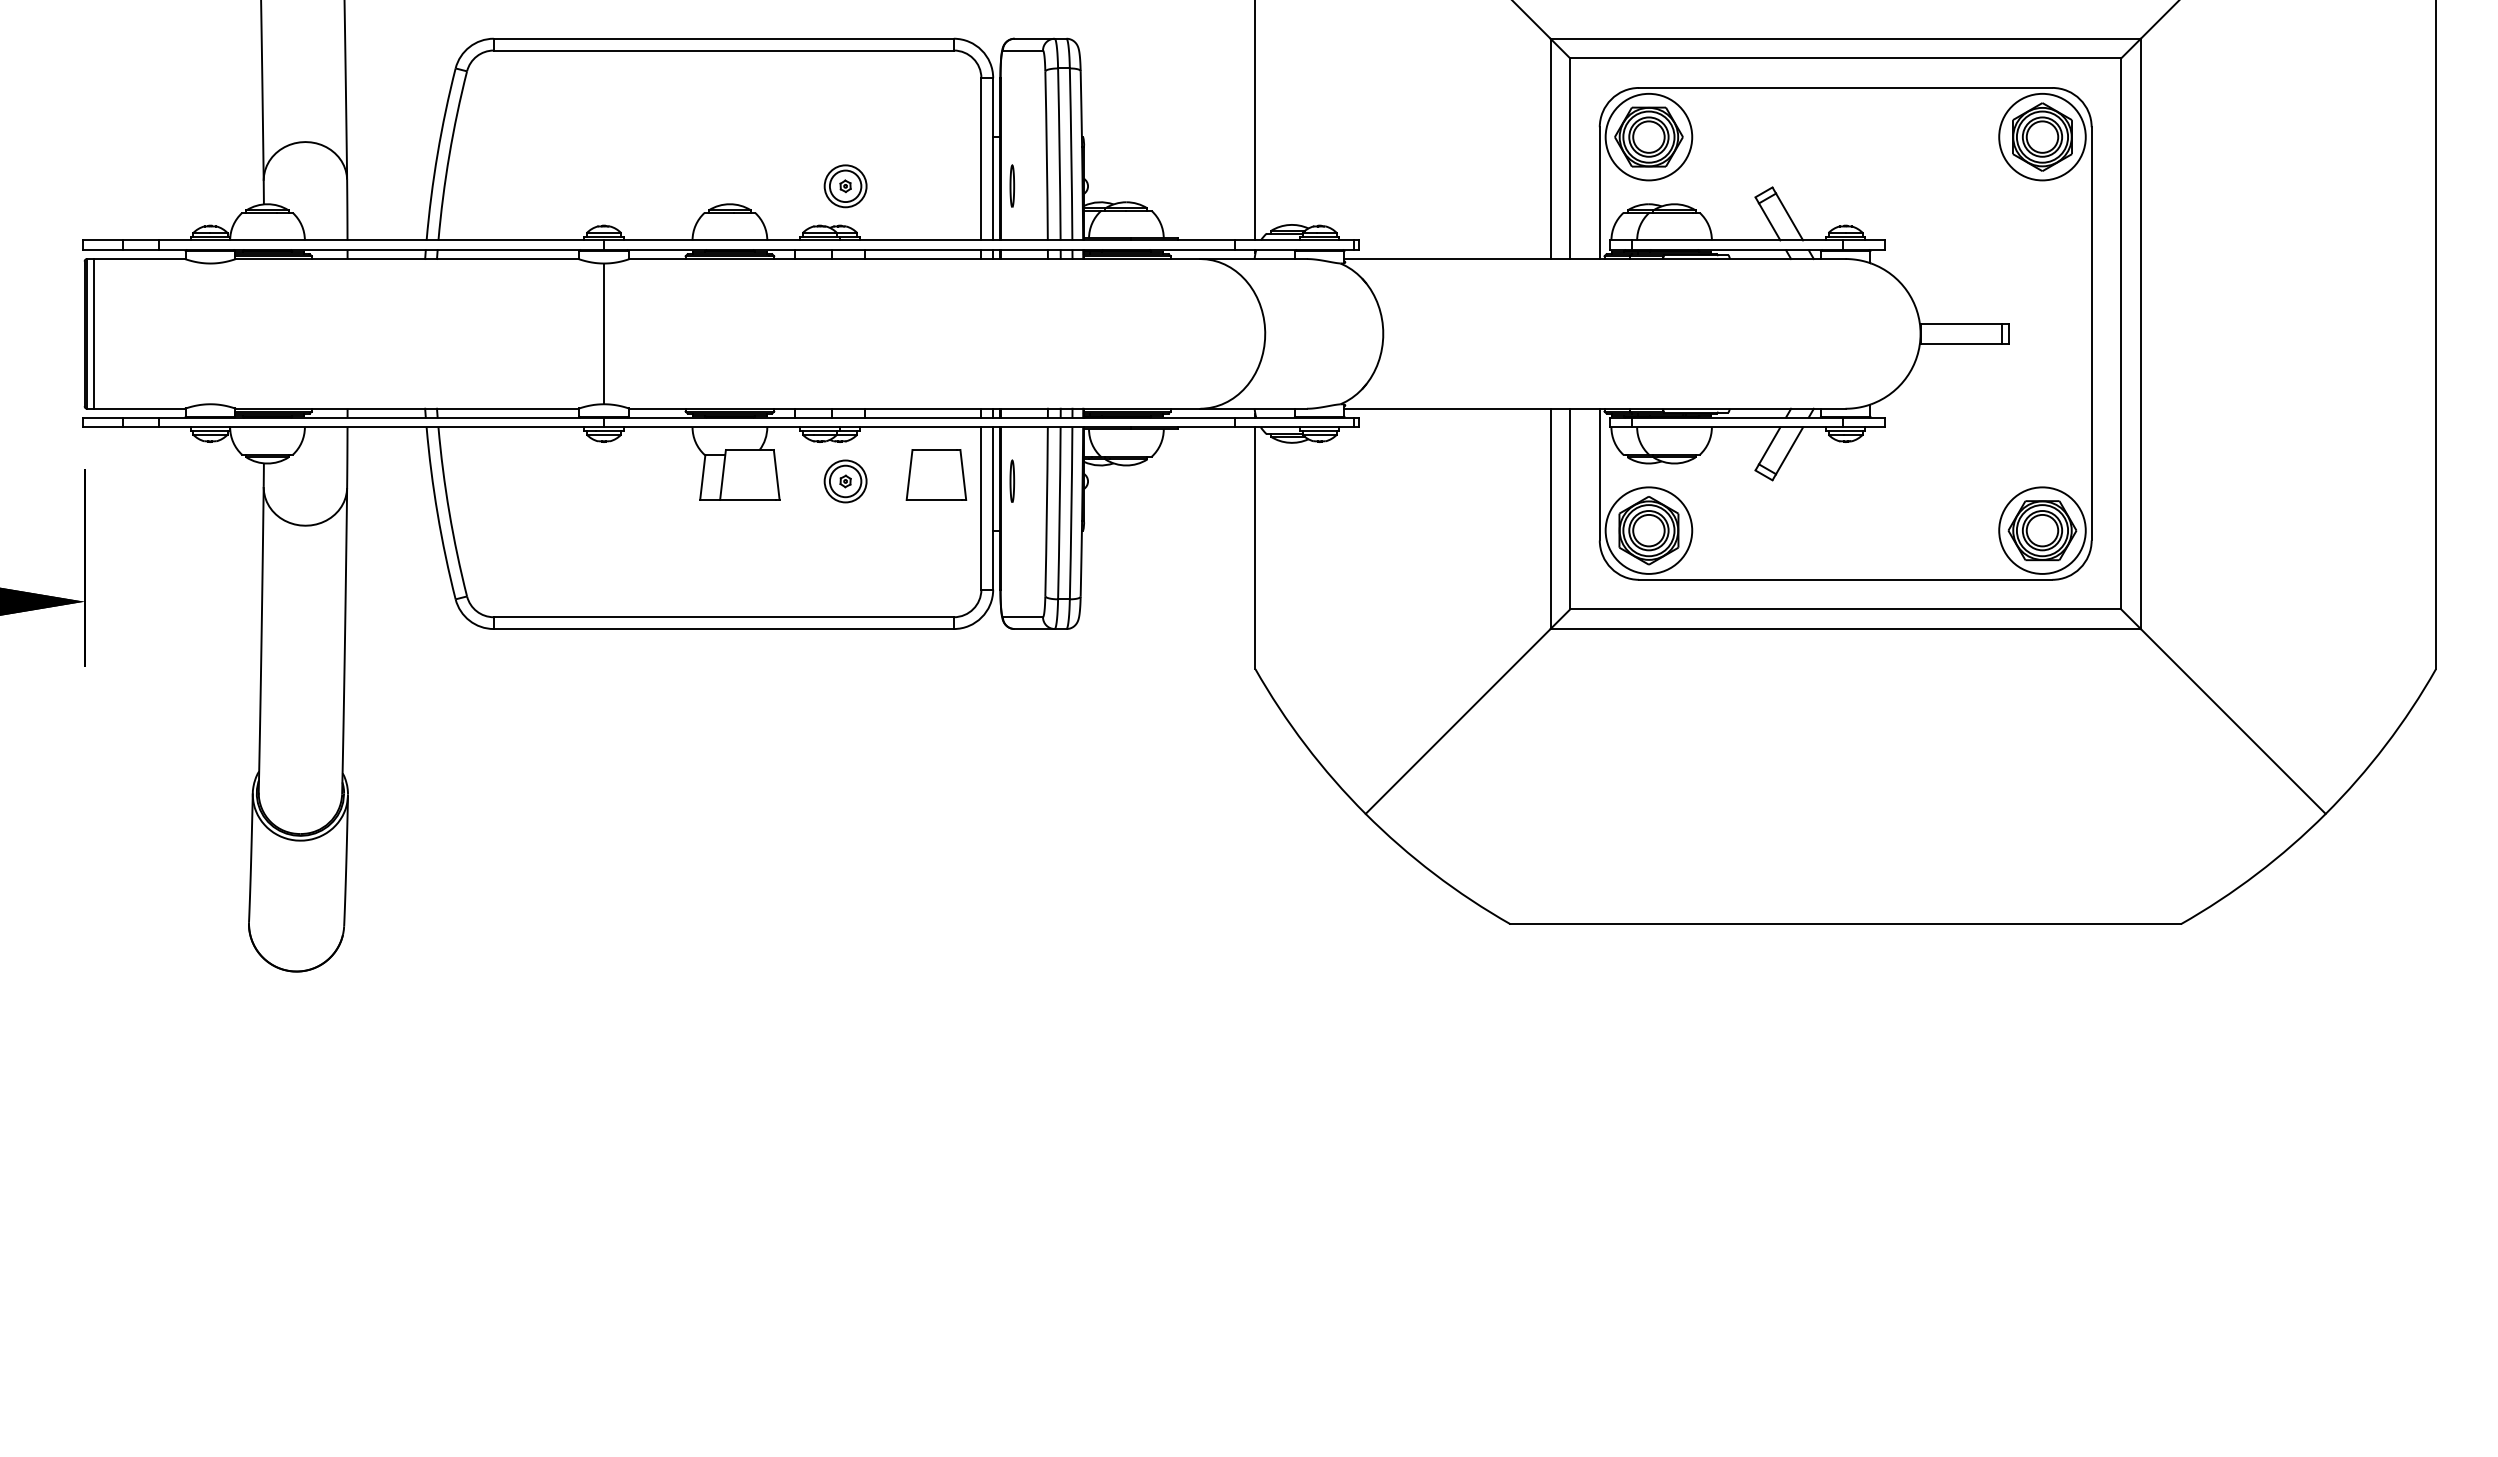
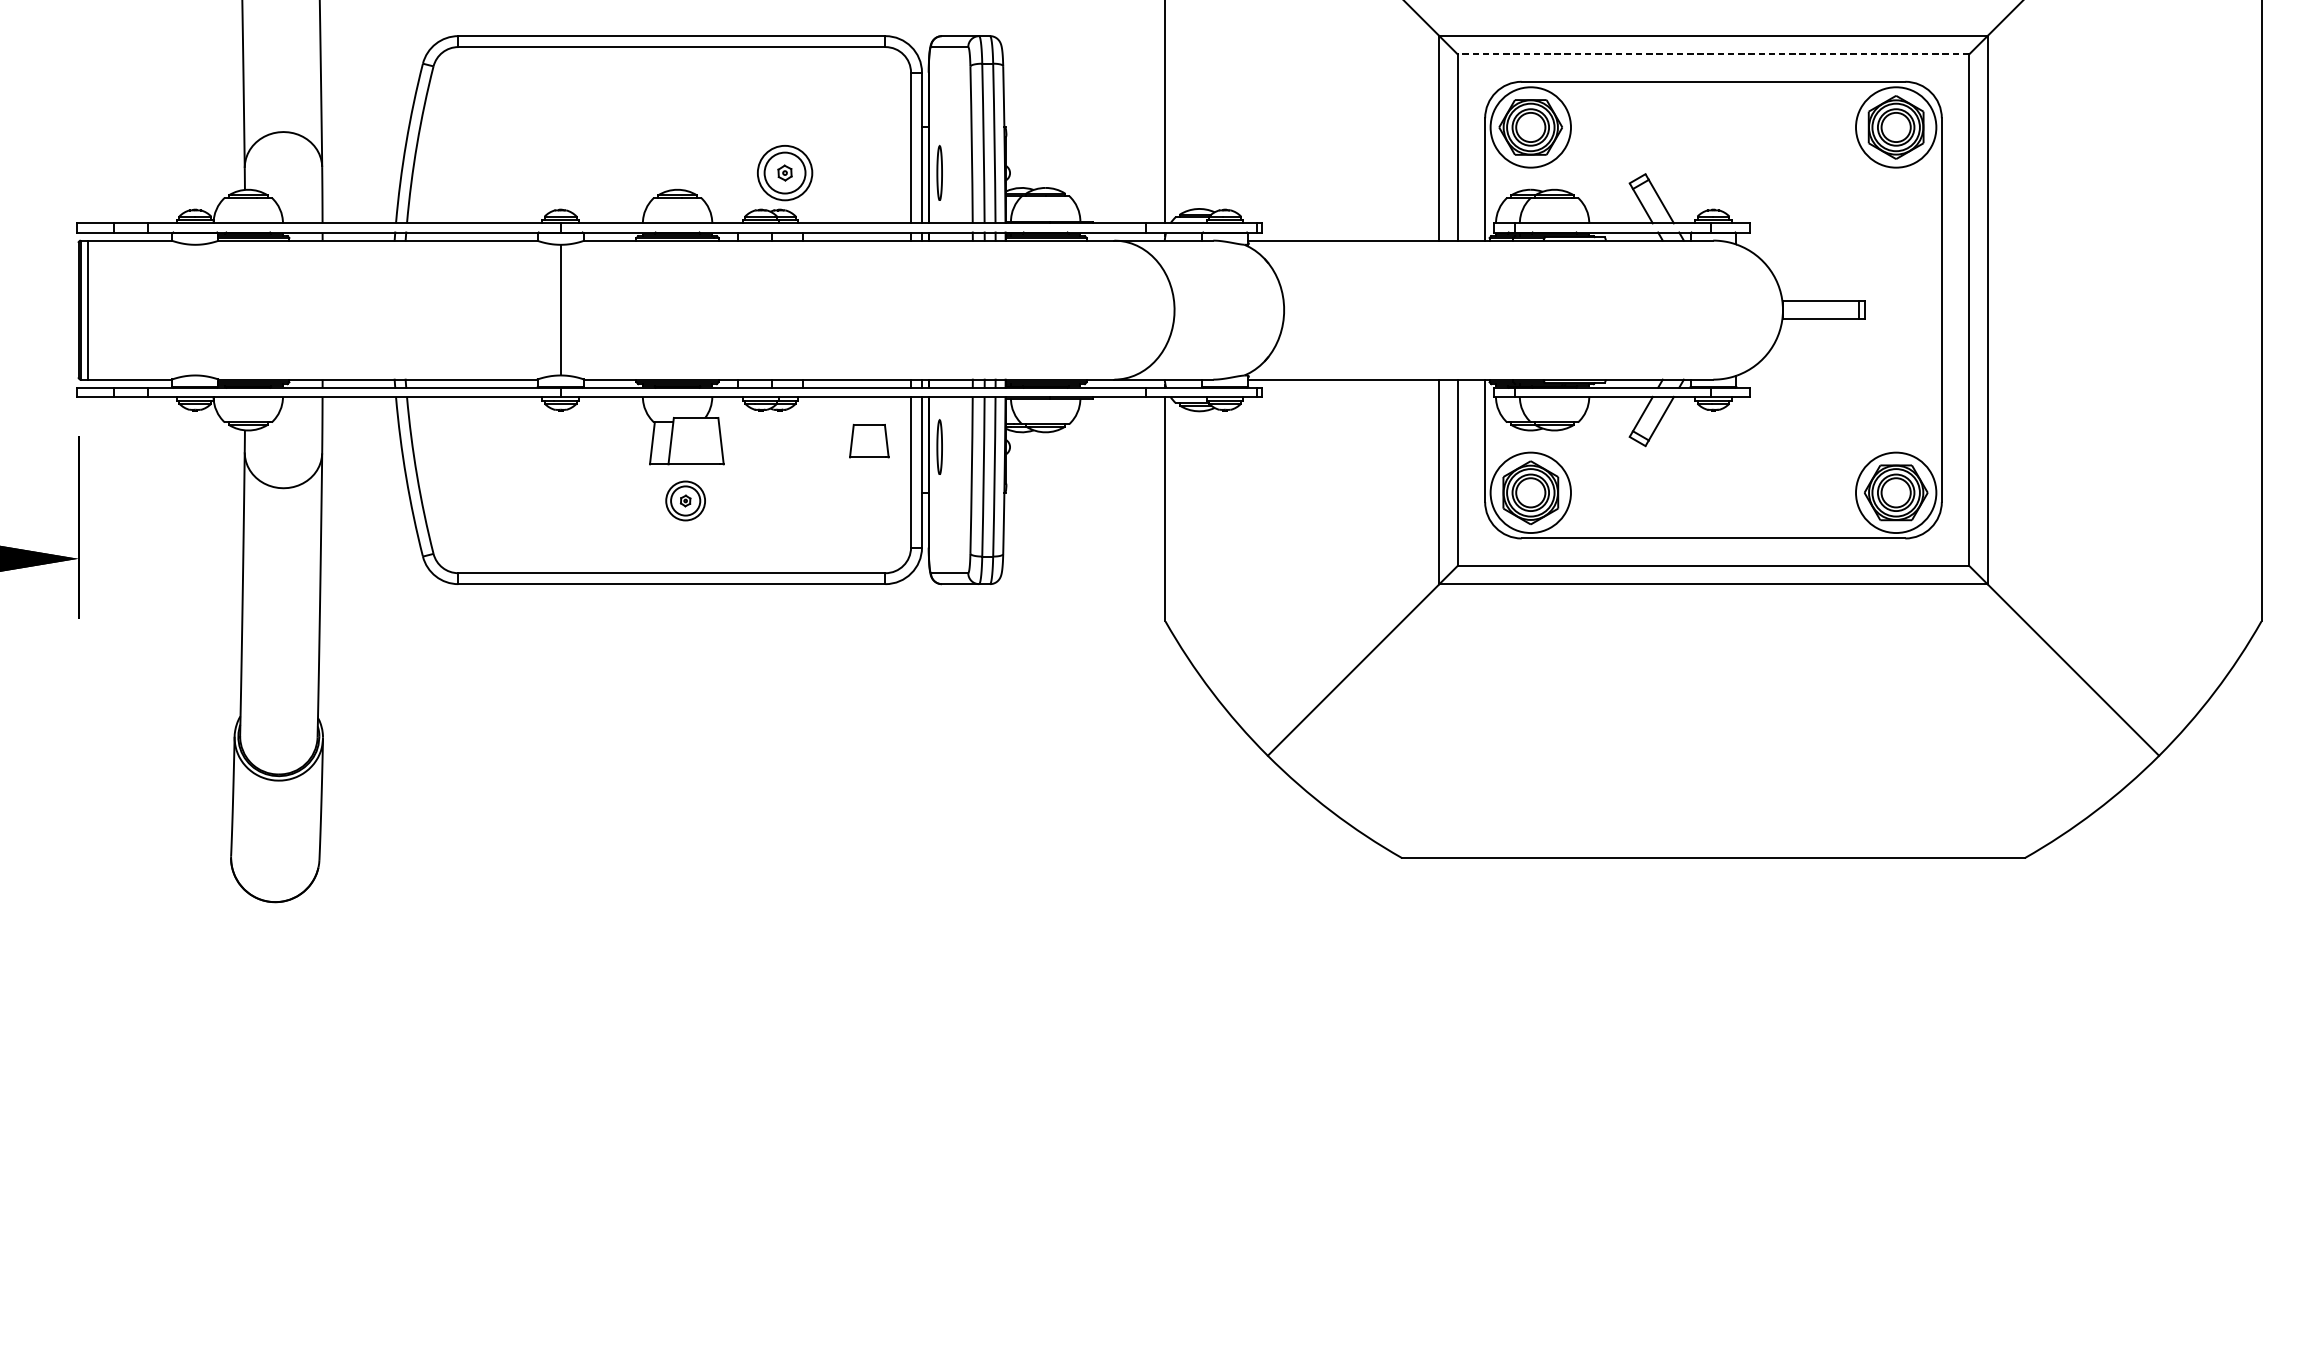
line: (1845, 58) -> (1713, 54), solid -> dashed
part: (1012, 185) -> (939, 172), size x1.4
part: (845, 186) -> (784, 173), size x1.4
part: (936, 474) -> (869, 440), size x0.7
part: (1012, 480) -> (939, 446), size x1.4
part: (845, 481) -> (685, 501), moved

